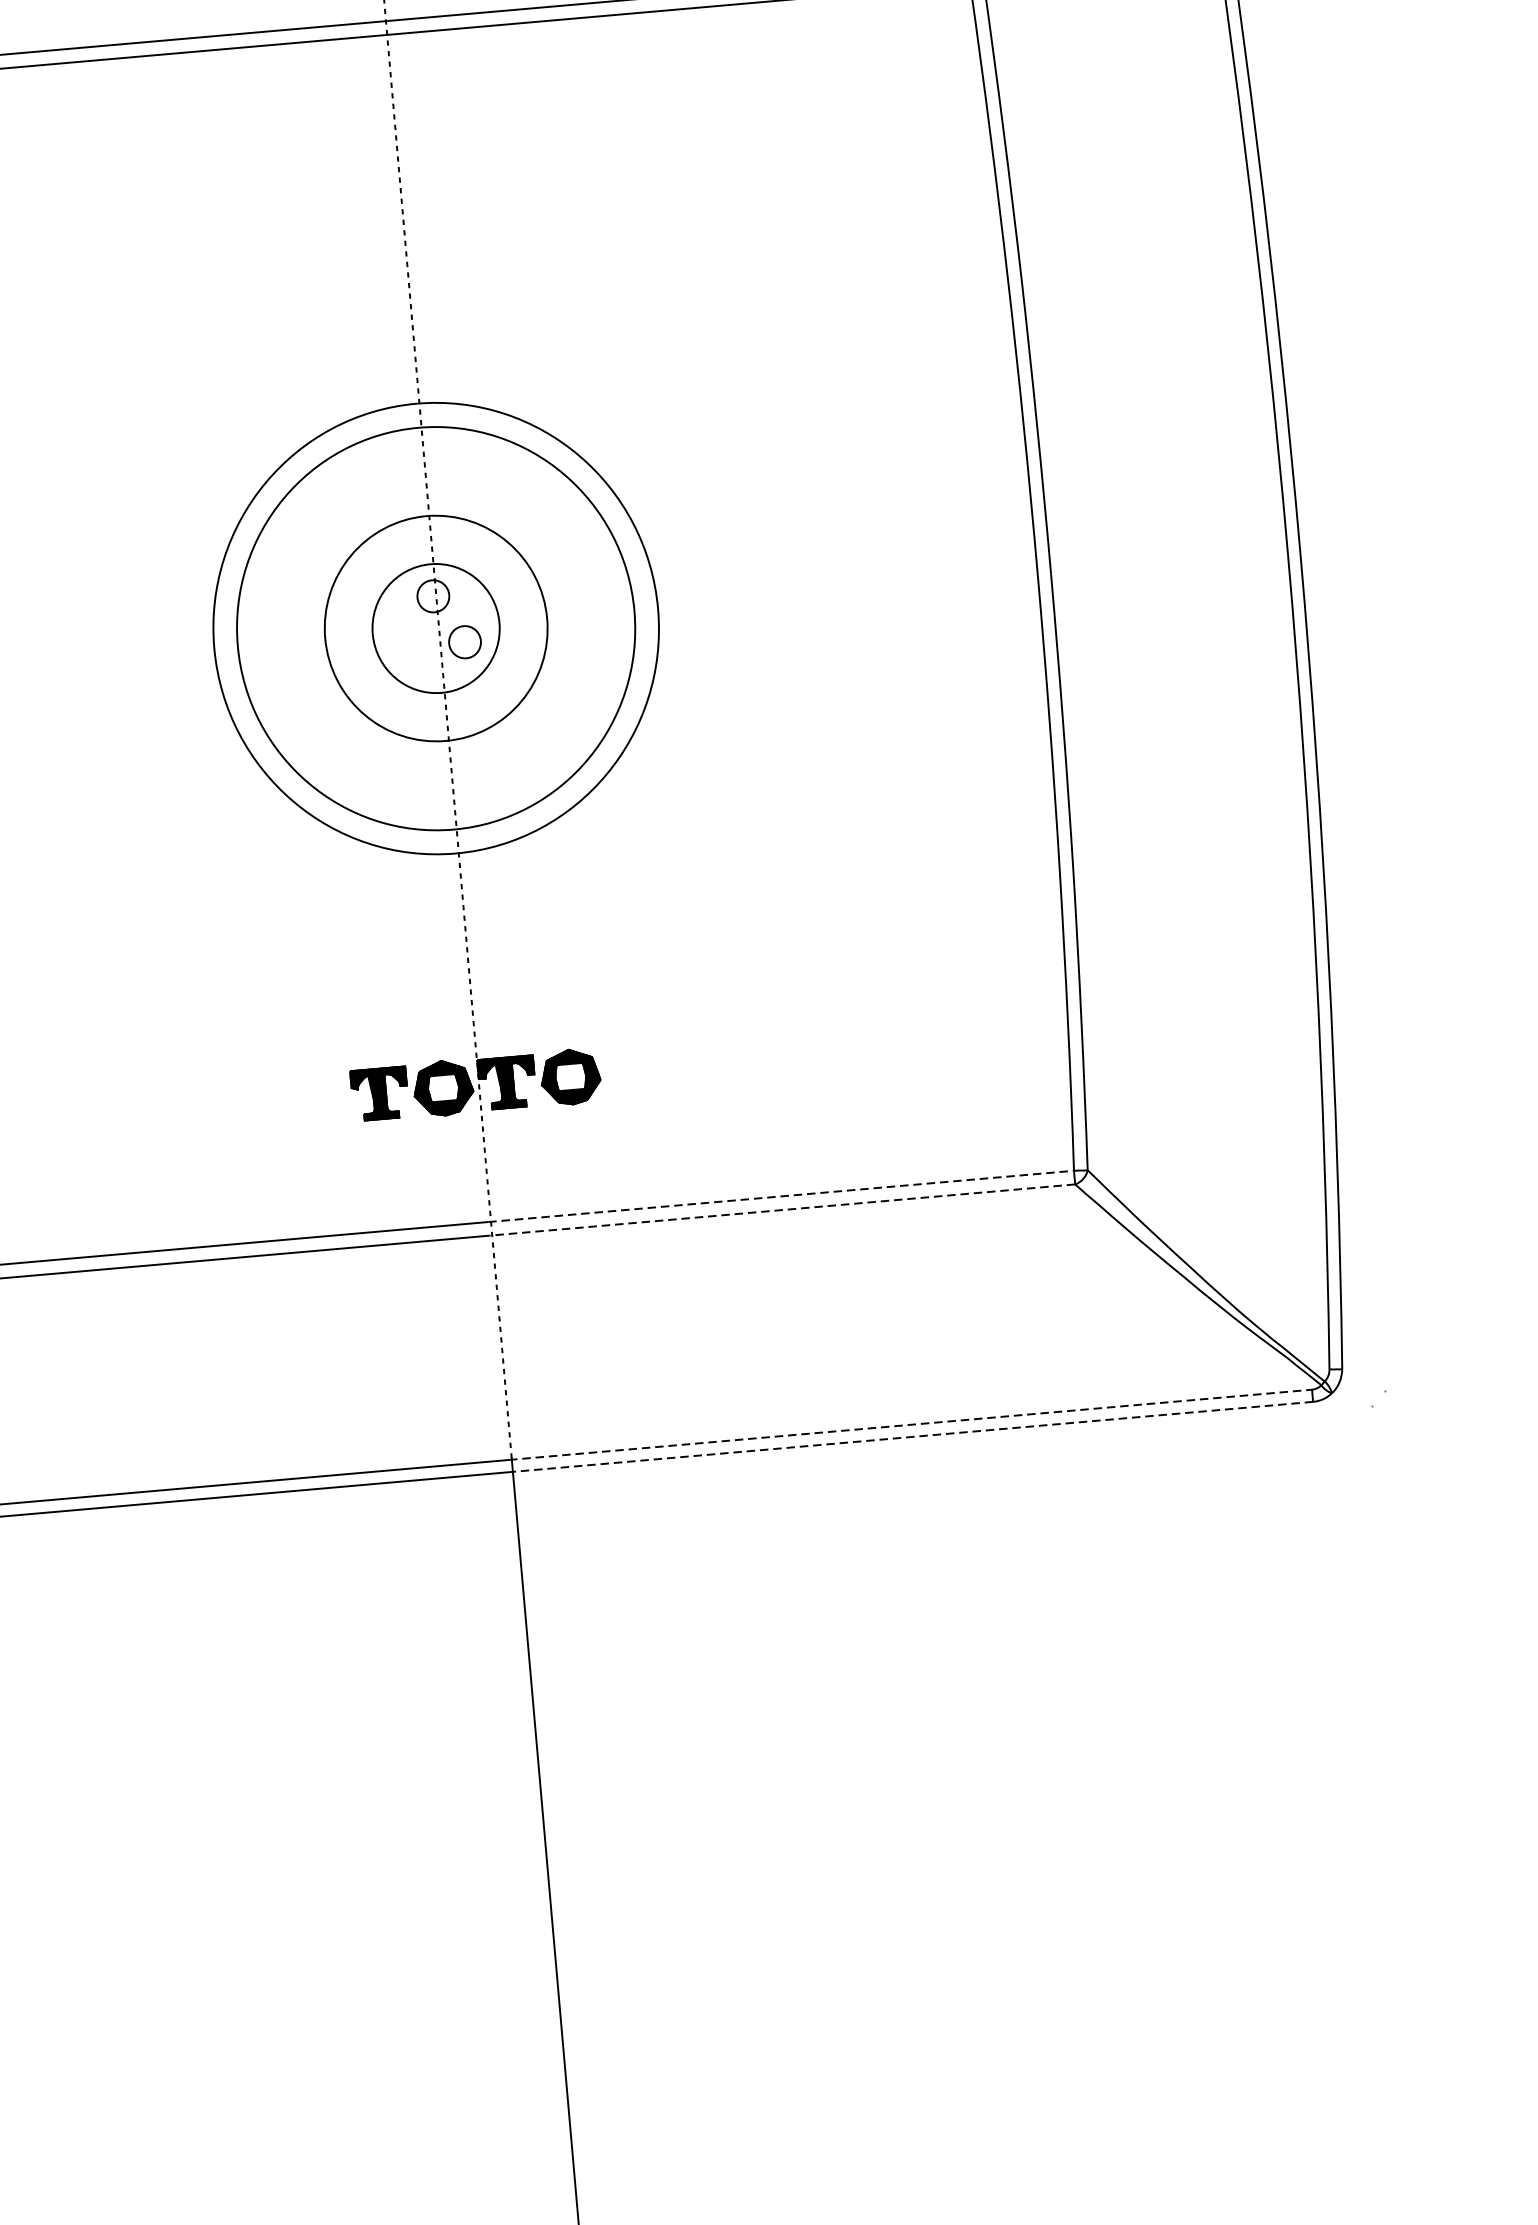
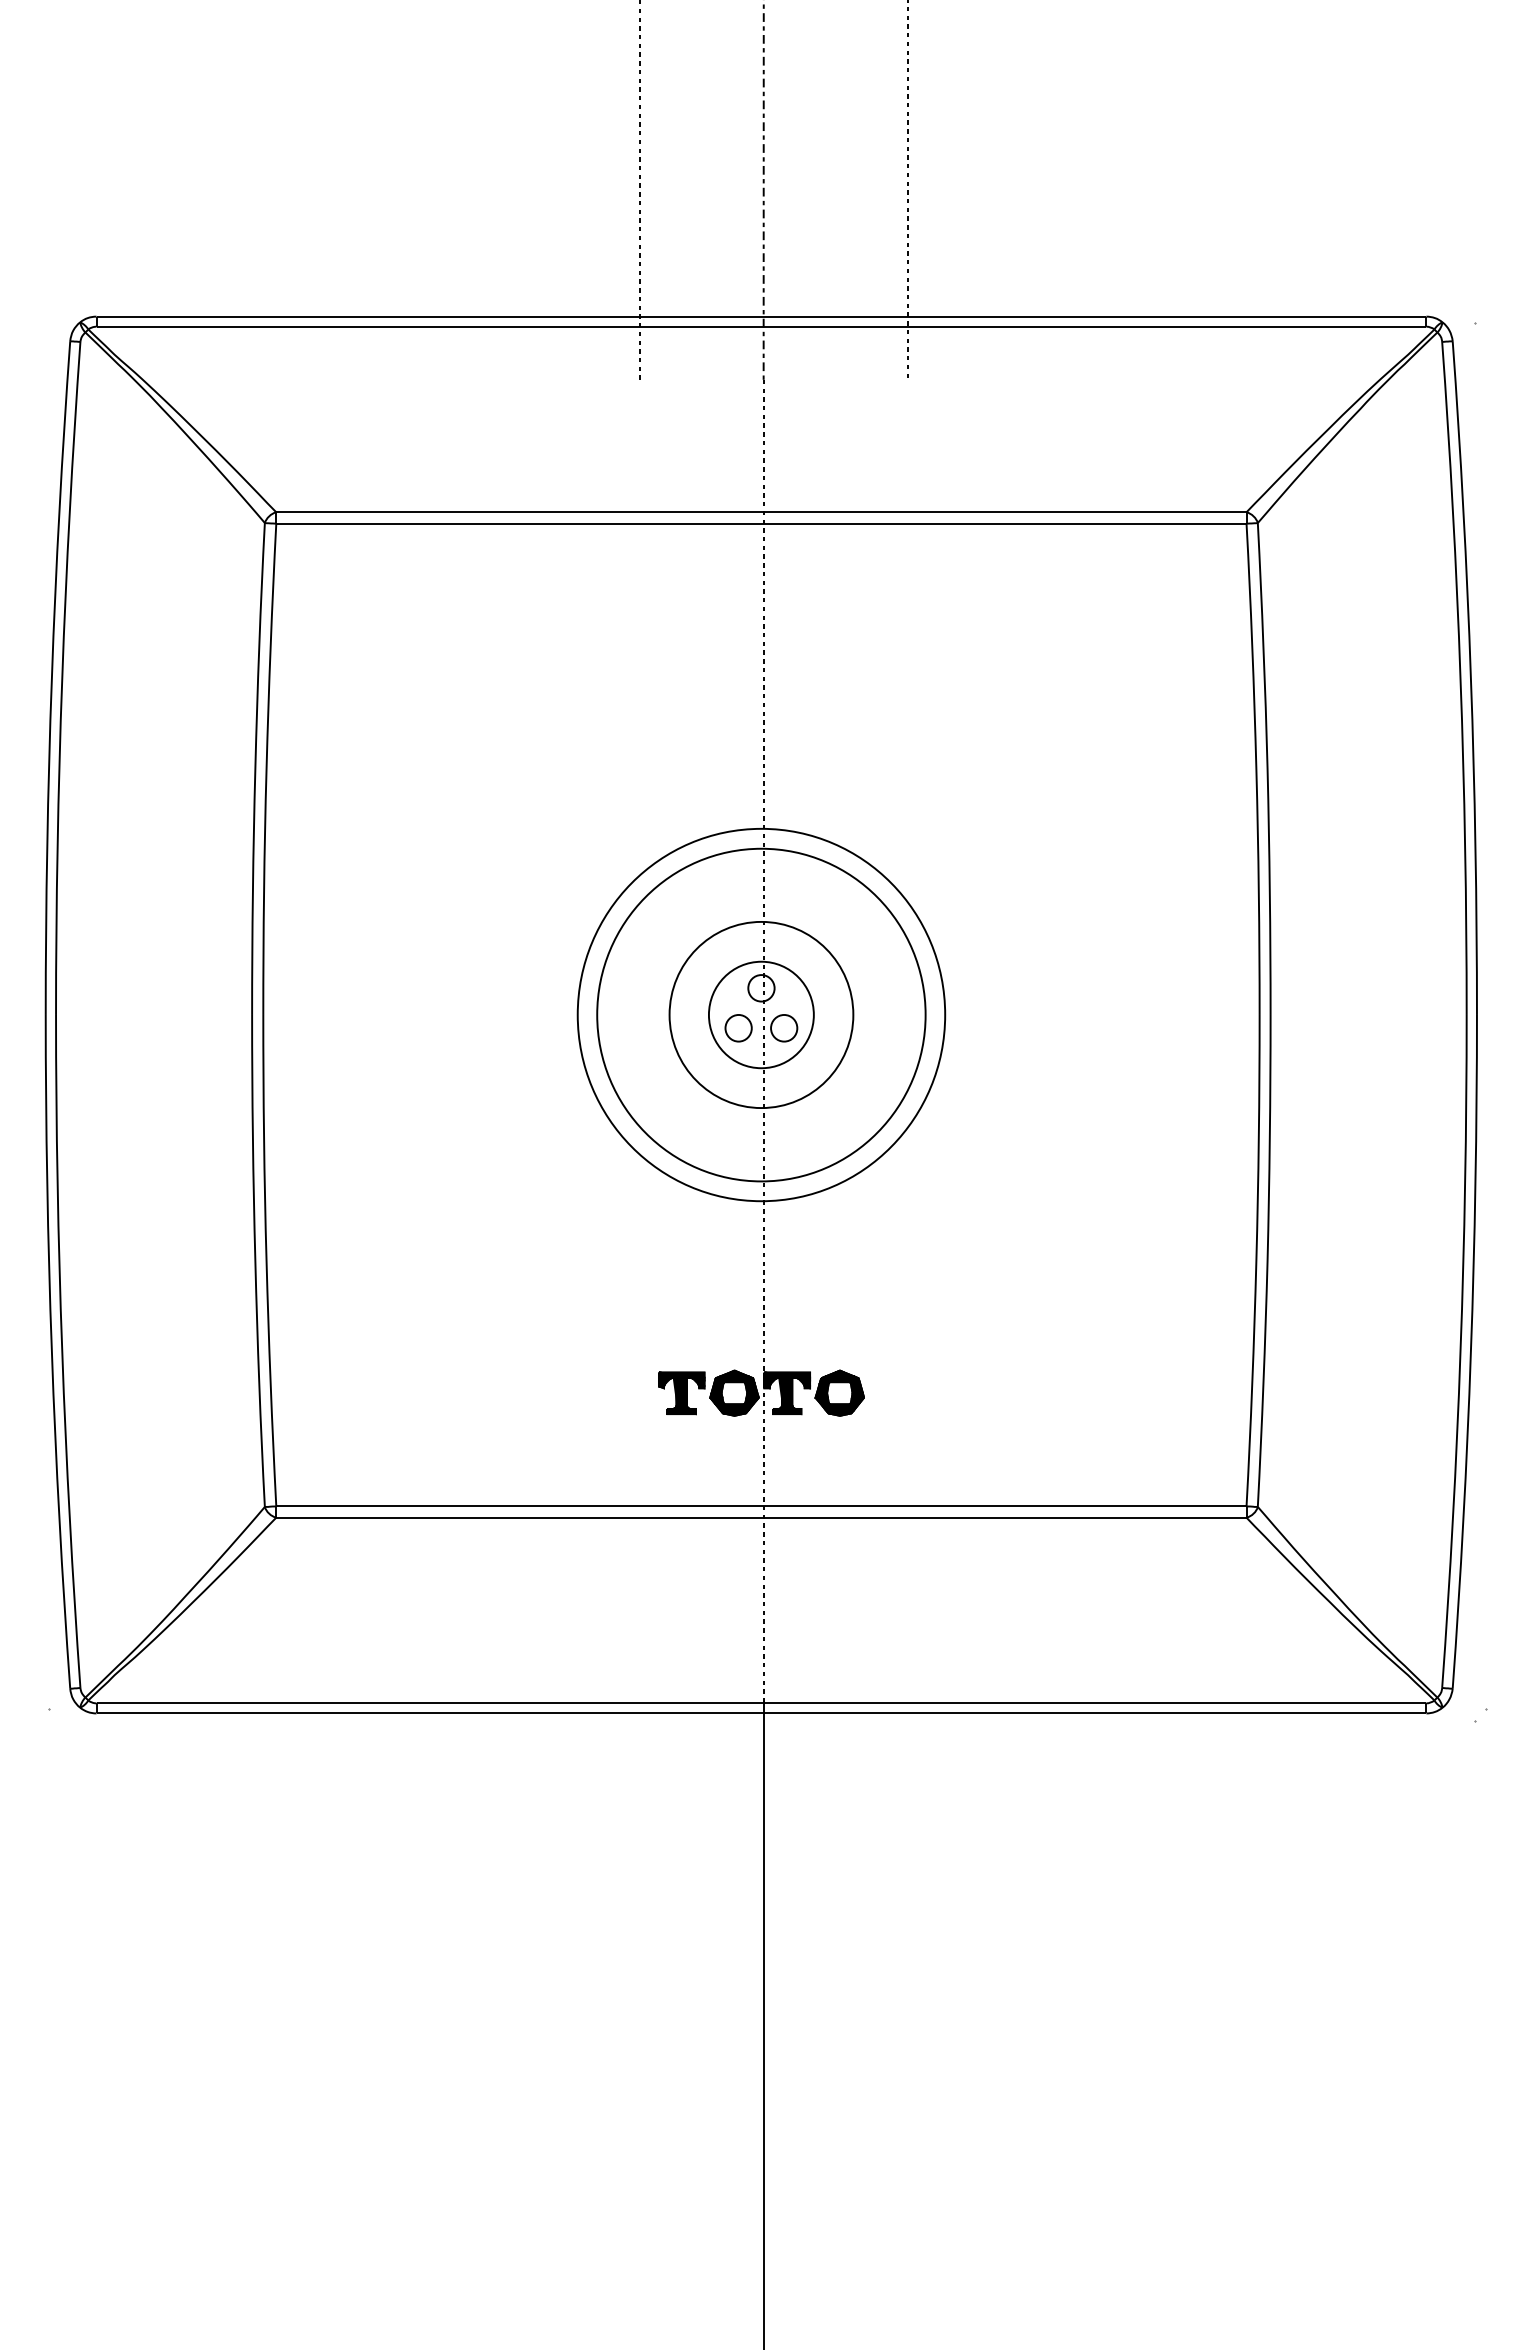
part: (409, 647) -> (738, 1028), added
line: (781, 1196) -> (1004, 1506), dashed -> solid
line: (782, 1209) -> (1004, 1517), dashed -> solid
line: (911, 1424) -> (1094, 1703), dashed -> solid
line: (911, 1437) -> (1093, 1713), dashed -> solid

